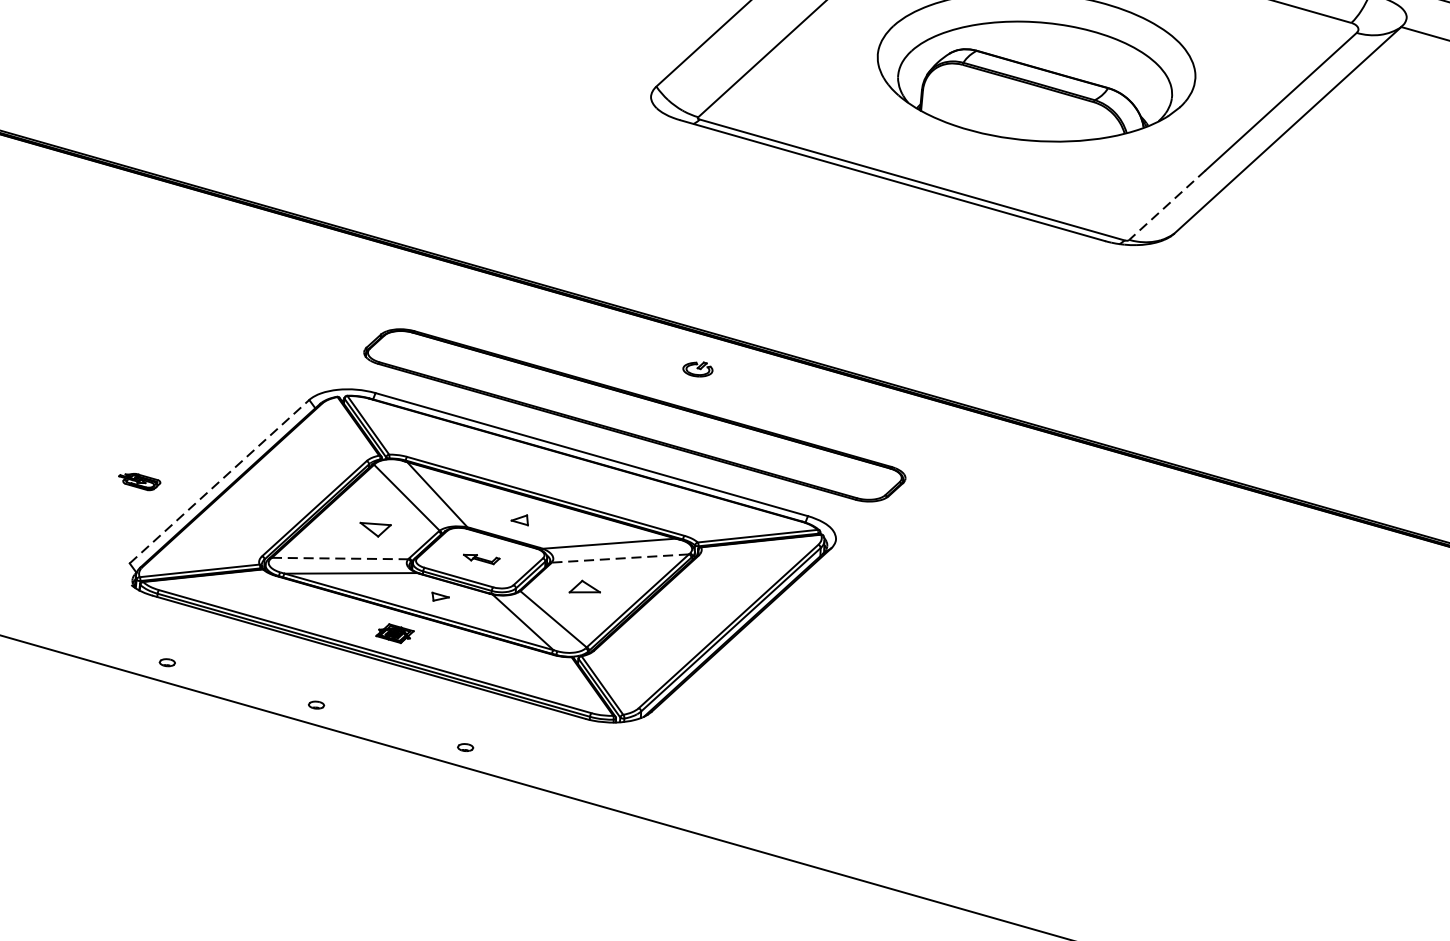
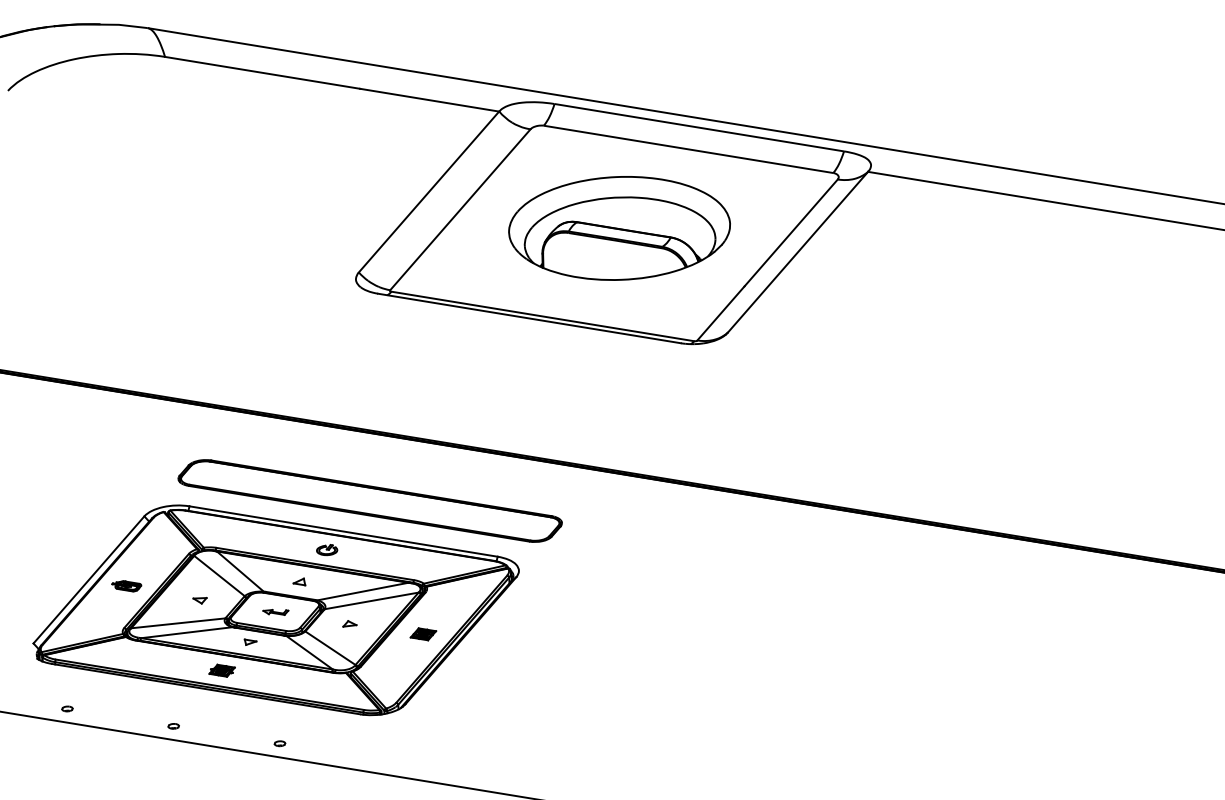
line: (1166, 205) -> (720, 313), dashed -> solid
part: (698, 369) -> (327, 550), moved
part: (139, 481) -> (126, 586), moved
line: (220, 481) -> (89, 579), dashed -> solid
part: (374, 529) -> (199, 600), size x0.62
line: (620, 557) -> (371, 600), dashed -> solid
line: (340, 558) -> (178, 623), dashed -> solid
part: (584, 587) -> (349, 623), size x0.62
part: (688, 615) -> (423, 634), added

